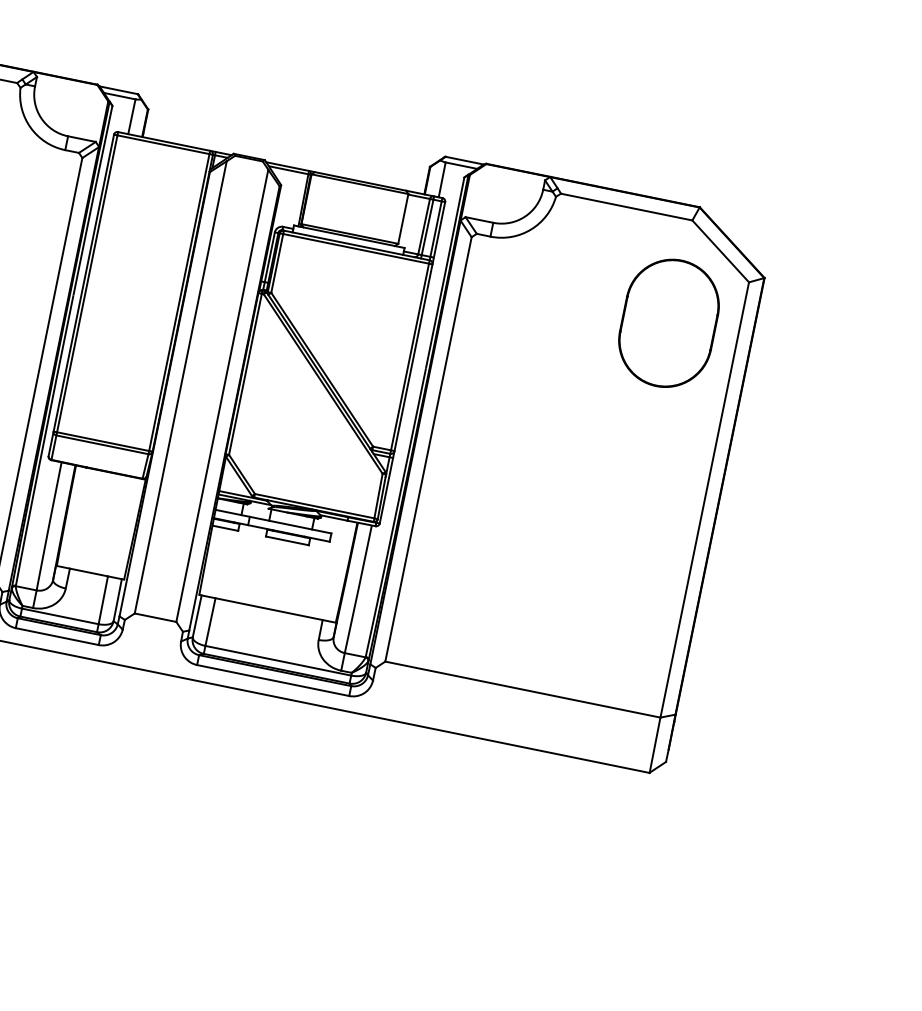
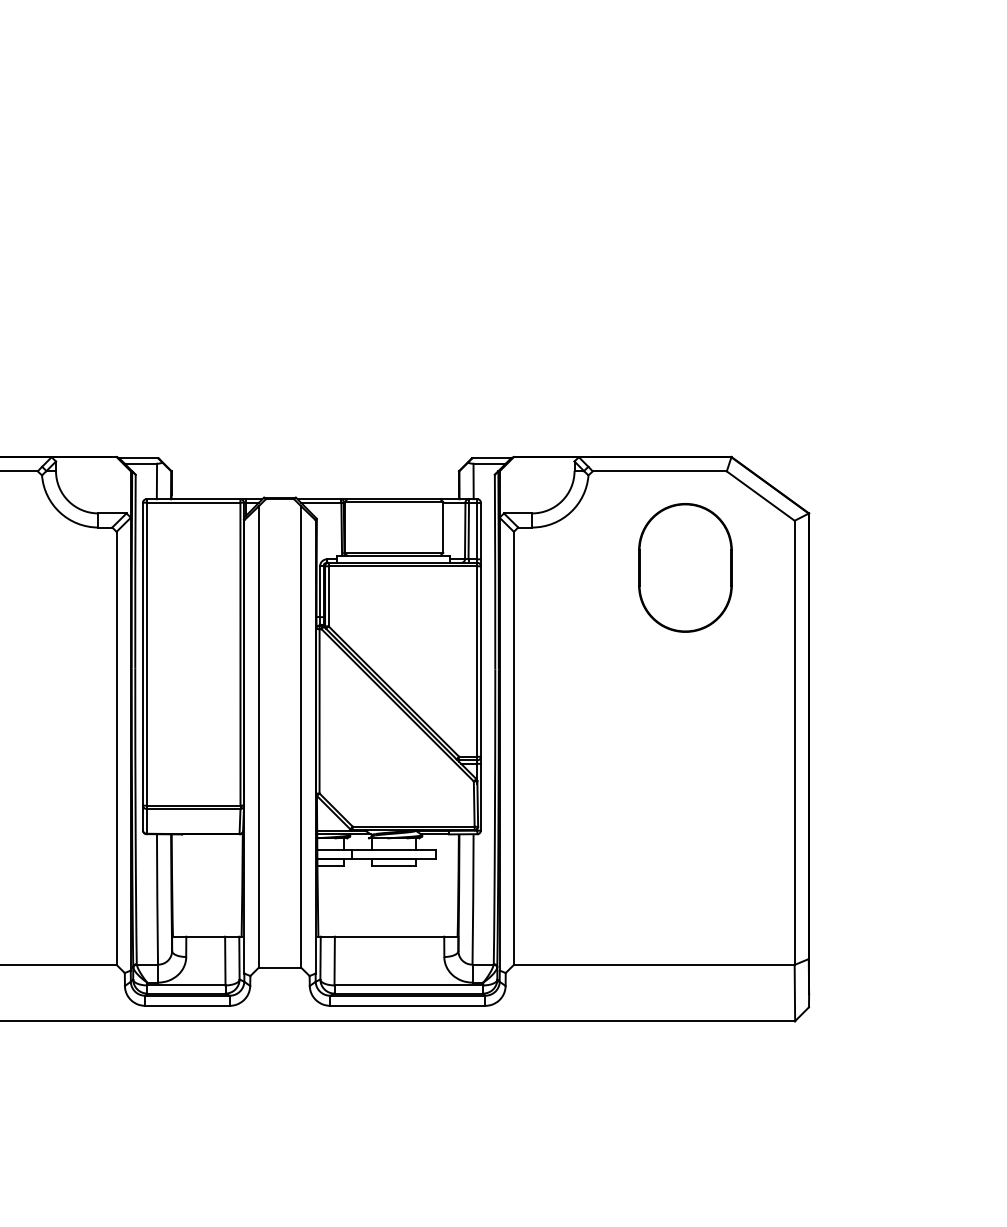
part: (669, 322) -> (685, 567), moved

